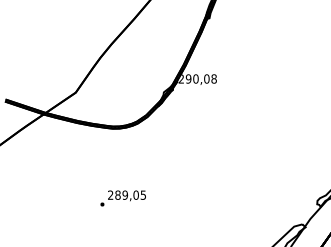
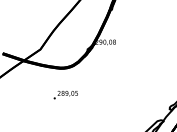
text: (122, 199) -> (65, 95), moved

